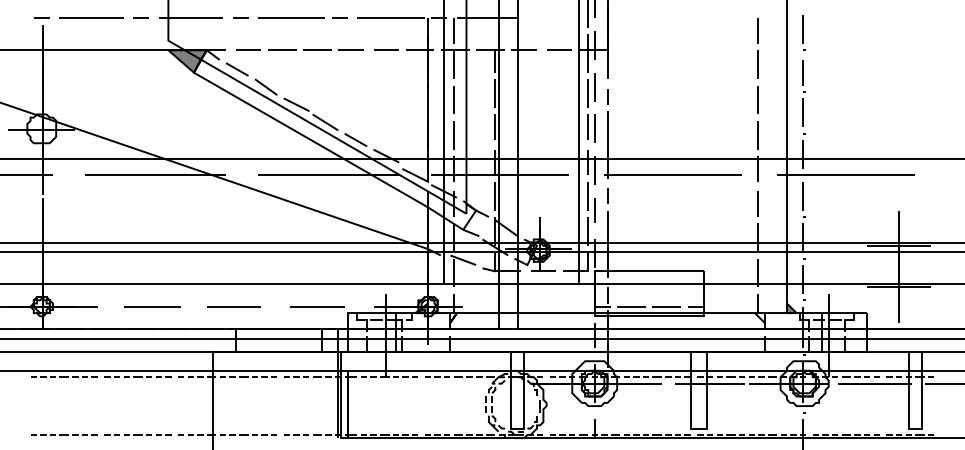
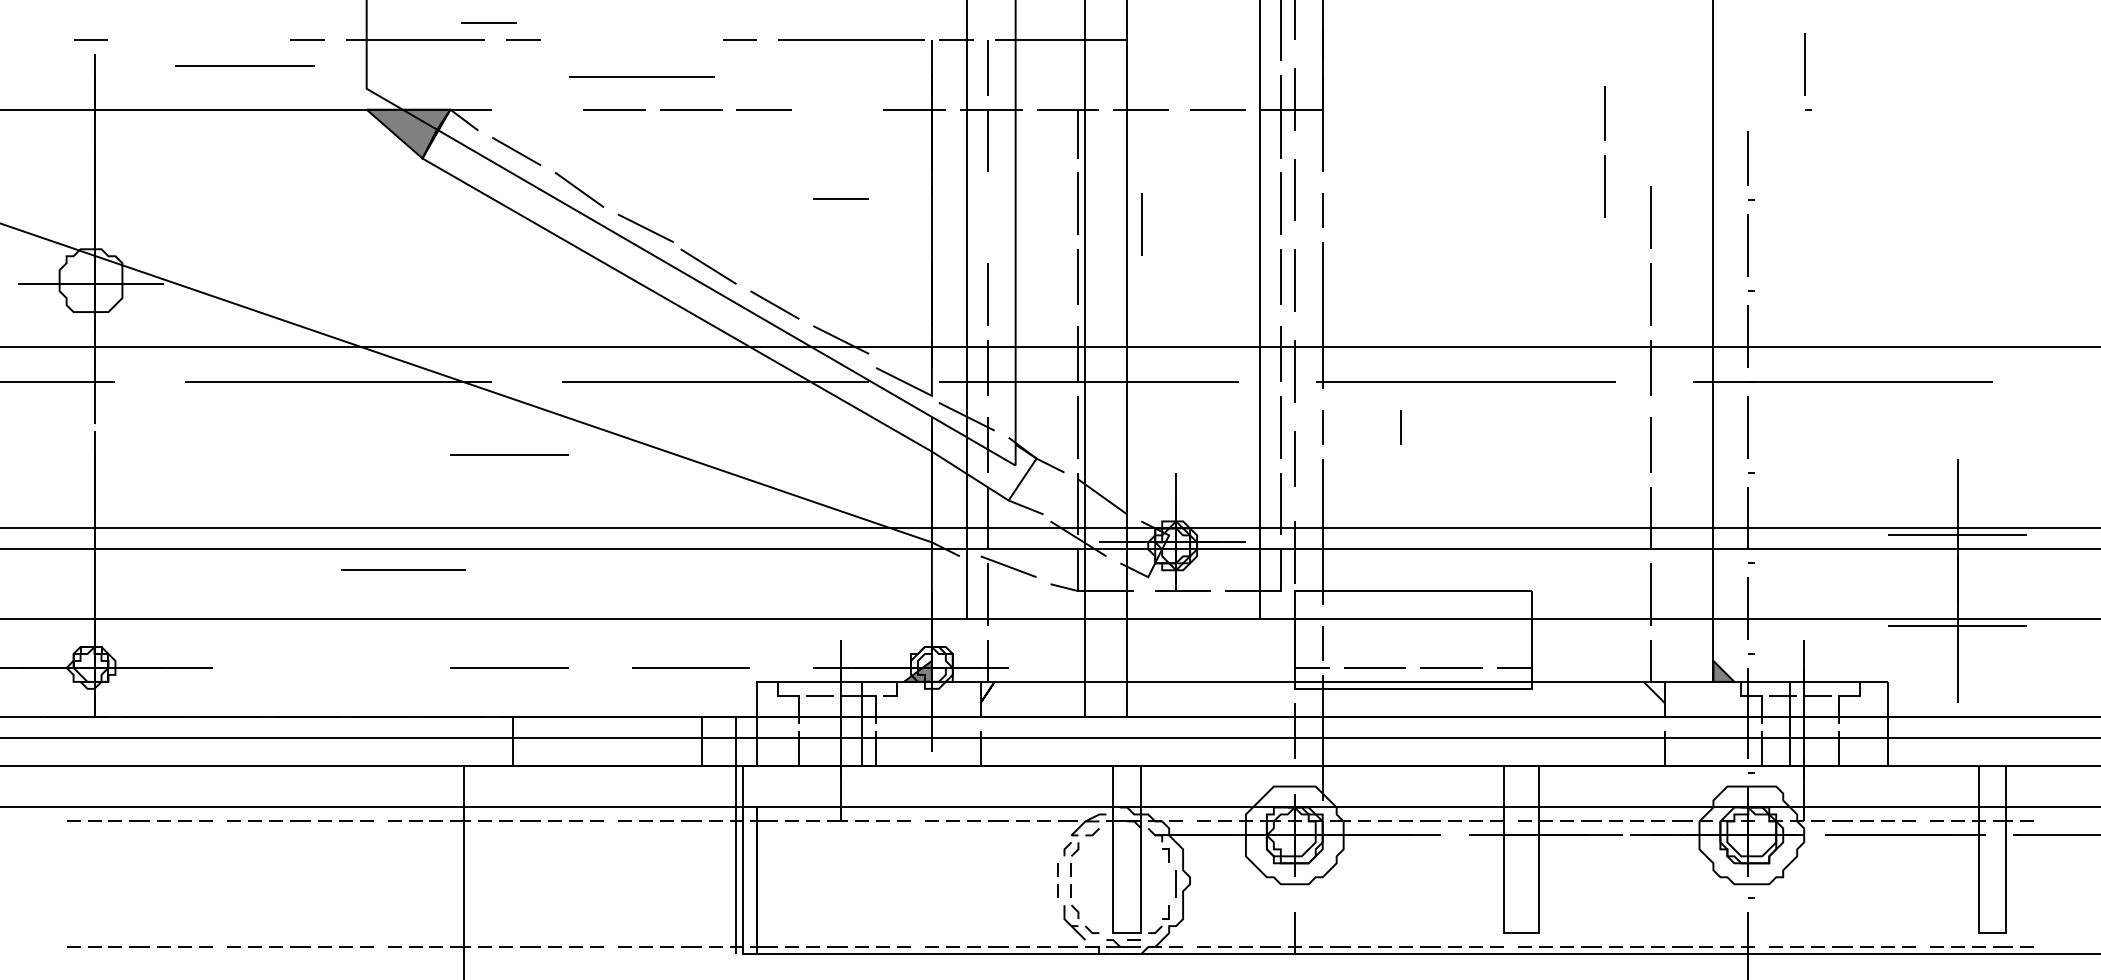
line: (91, 17) -> (245, 64), moved
line: (291, 17) -> (641, 75), moved
part: (803, 32) -> (1805, 70), moved
line: (248, 49) -> (488, 20), moved
line: (386, 49) -> (841, 197), moved
line: (757, 50) -> (1603, 155), moved
line: (453, 99) -> (1141, 223), moved
line: (643, 195) -> (1400, 425), added
line: (233, 208) -> (508, 454), added
line: (152, 306) -> (403, 569), moved

